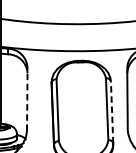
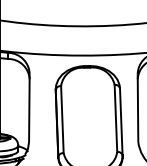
line: (27, 100) -> (29, 108), dashed -> solid
line: (112, 112) -> (121, 121), dashed -> solid

